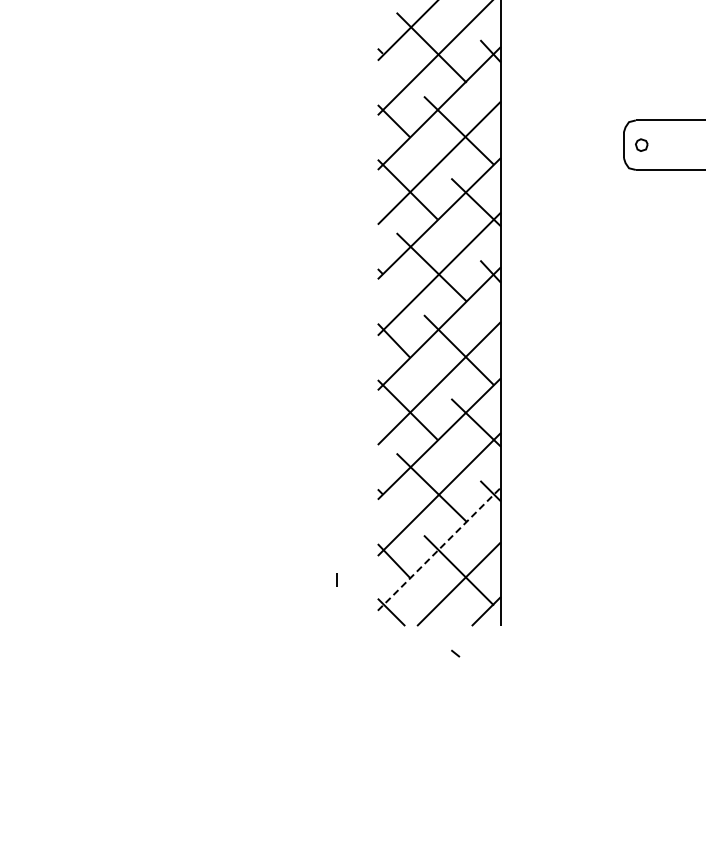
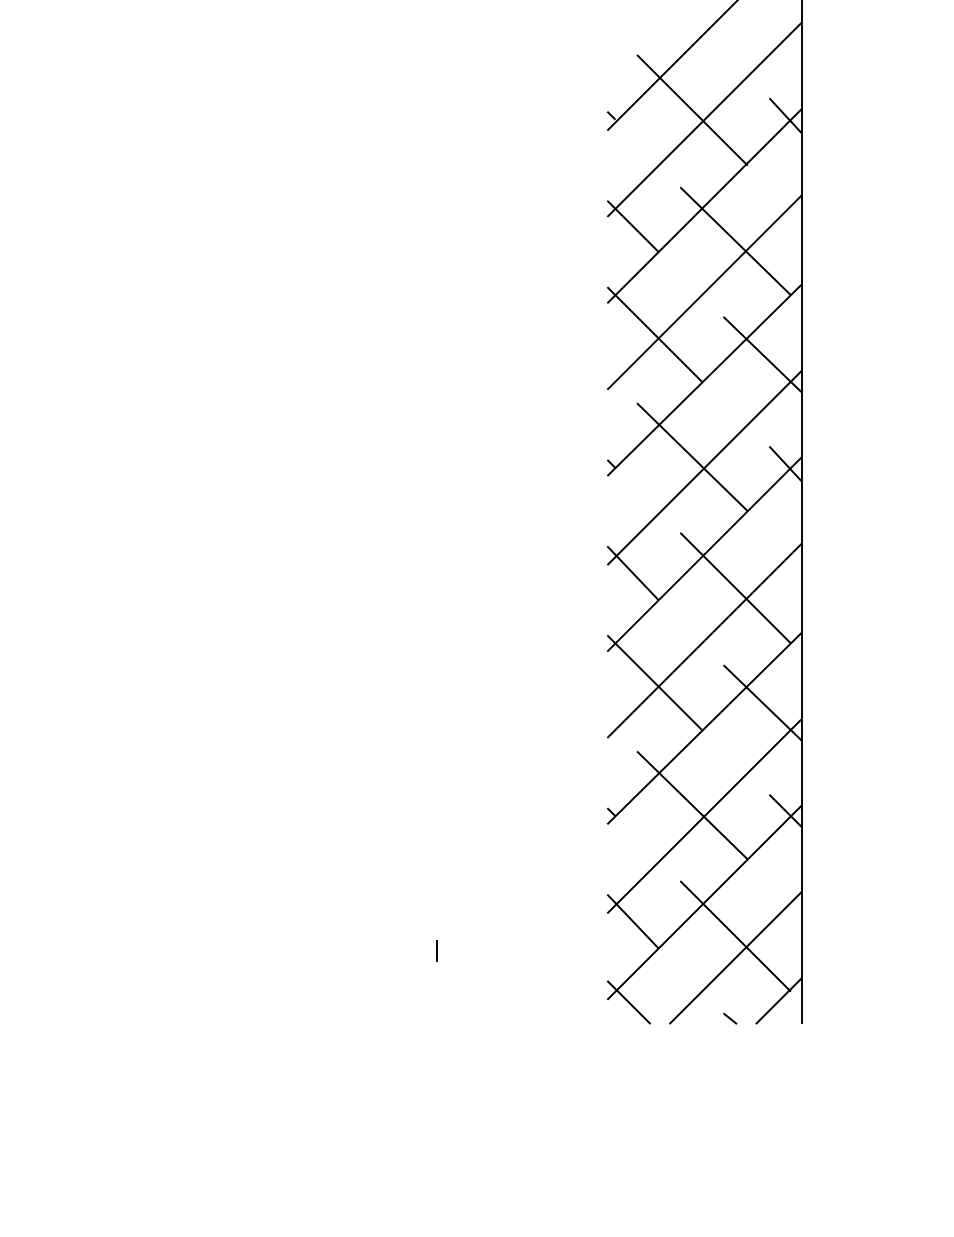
line: (439, 549) -> (704, 903), dashed -> solid
line: (336, 579) -> (436, 950), moved
line: (455, 653) -> (730, 1018), moved

